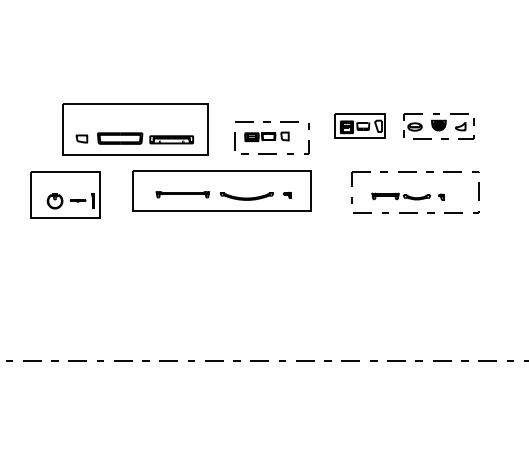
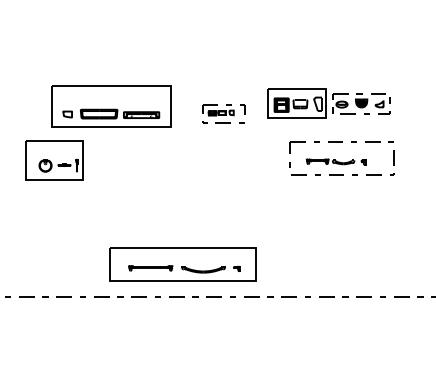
part: (359, 125) -> (296, 103), size x1.4
part: (271, 137) -> (223, 113), size x0.7
part: (221, 190) -> (182, 264), moved

